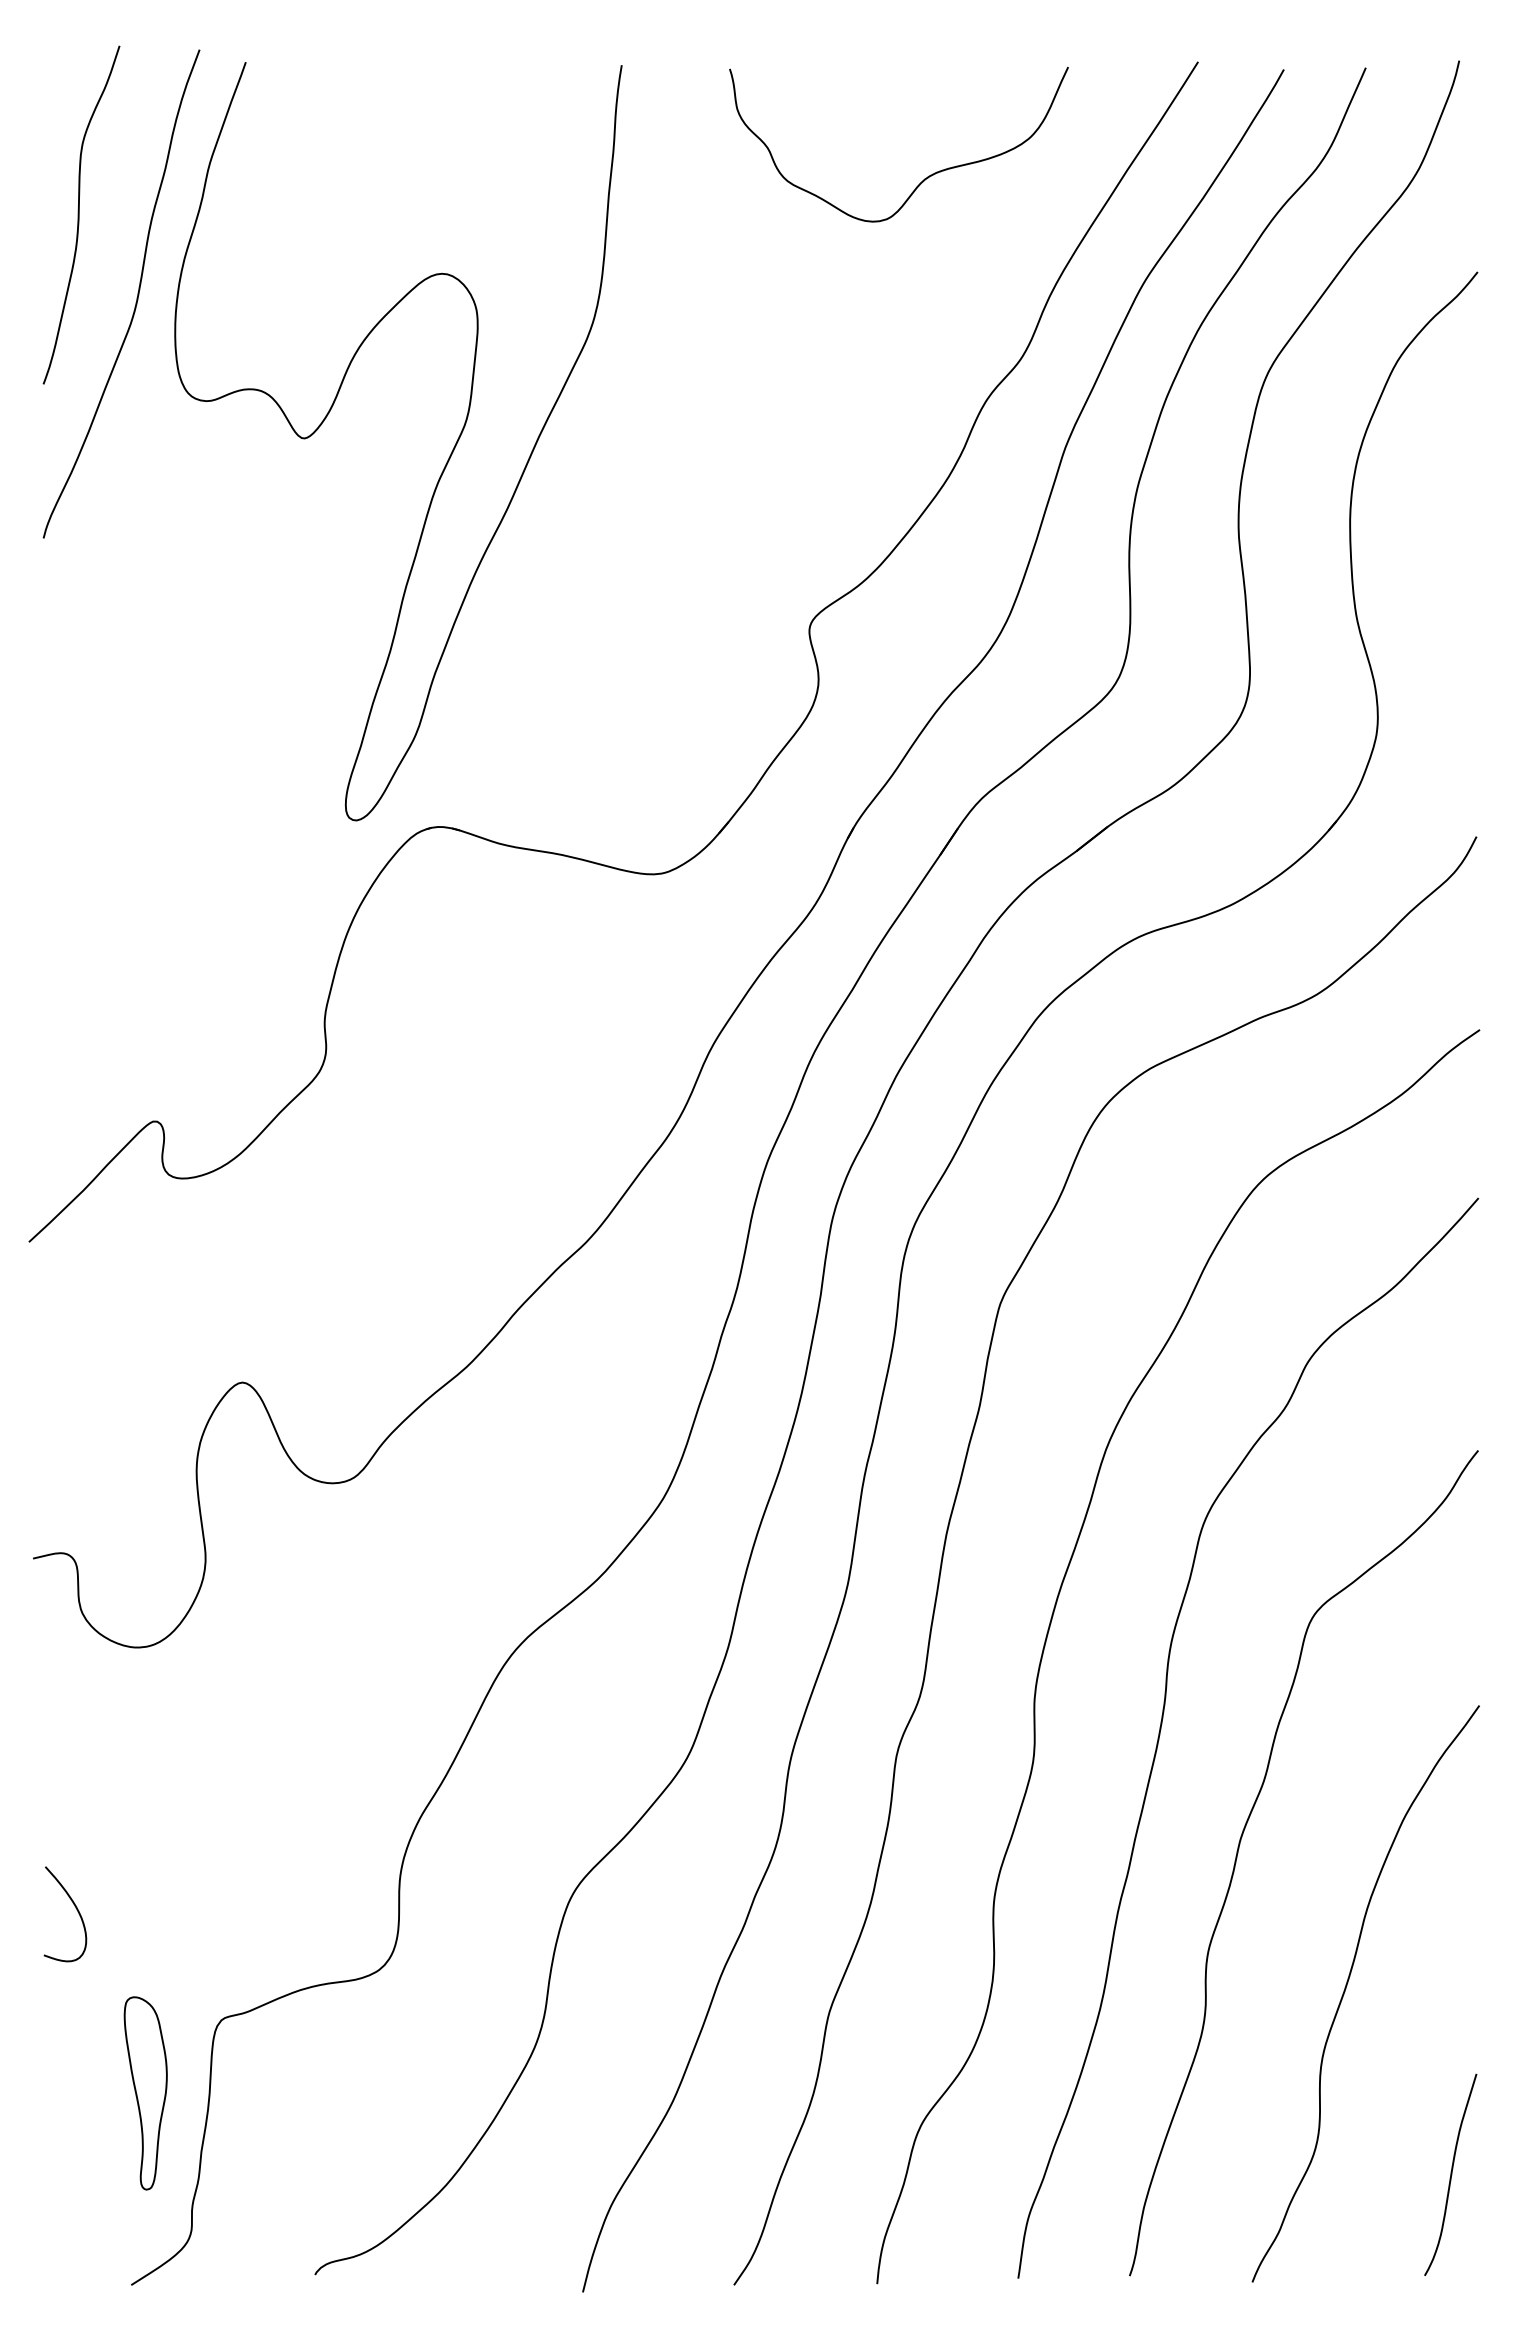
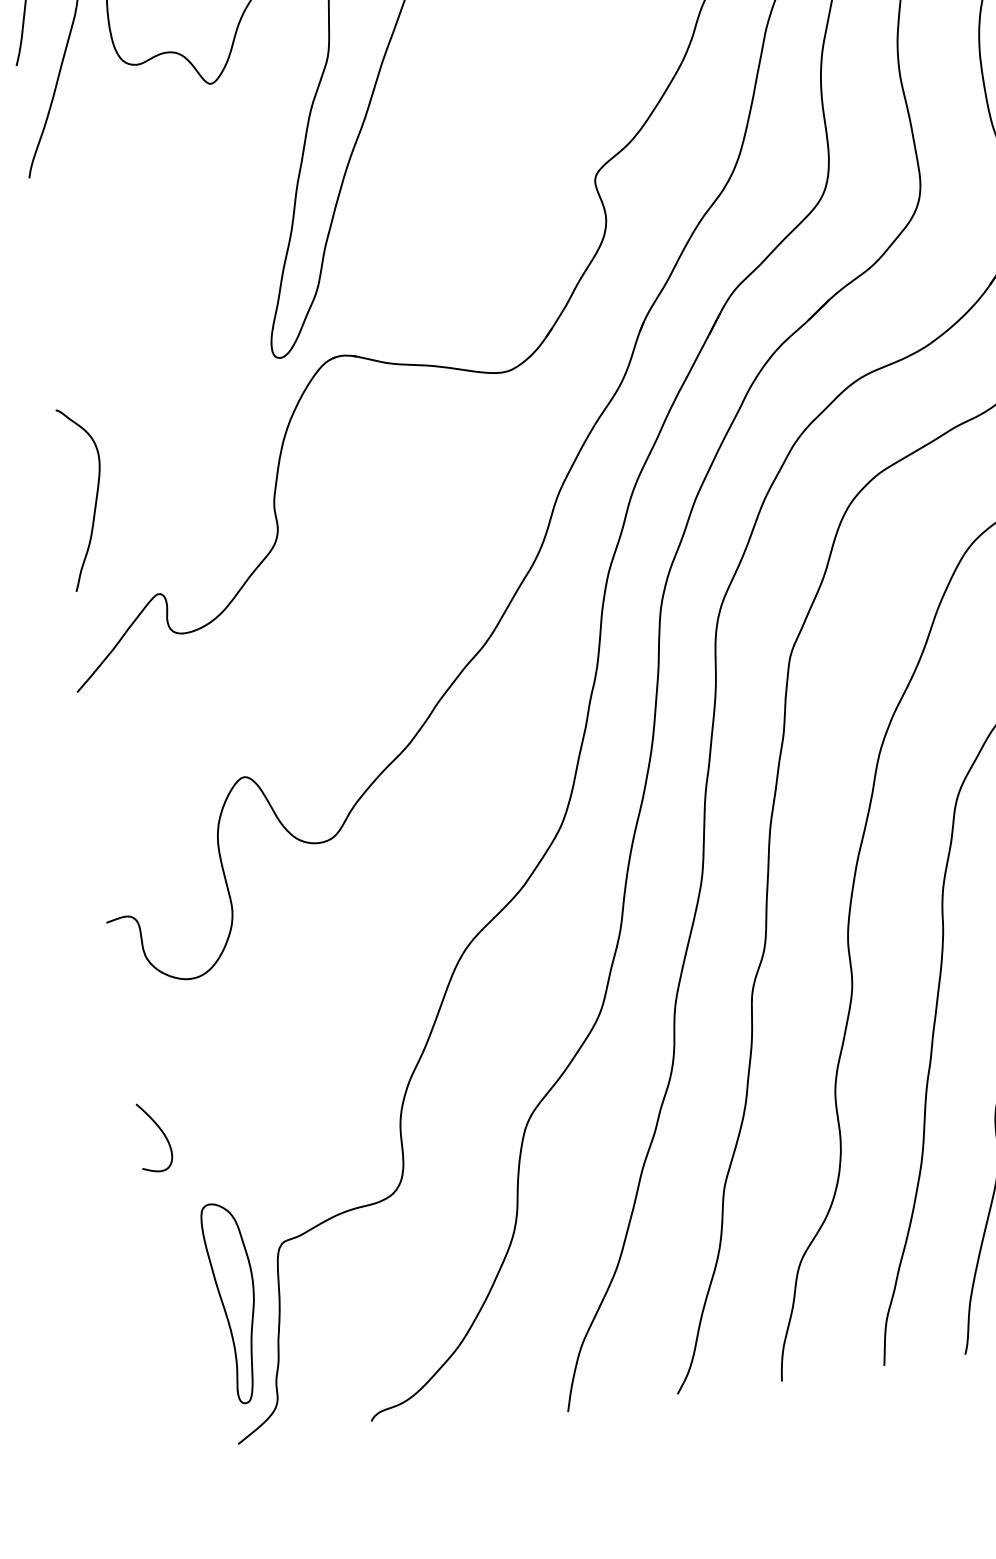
curve: (83, 984) -> (95, 500), added
curve: (75, 1908) -> (161, 1132), moved
part: (145, 2093) -> (232, 1303), size x1.43

